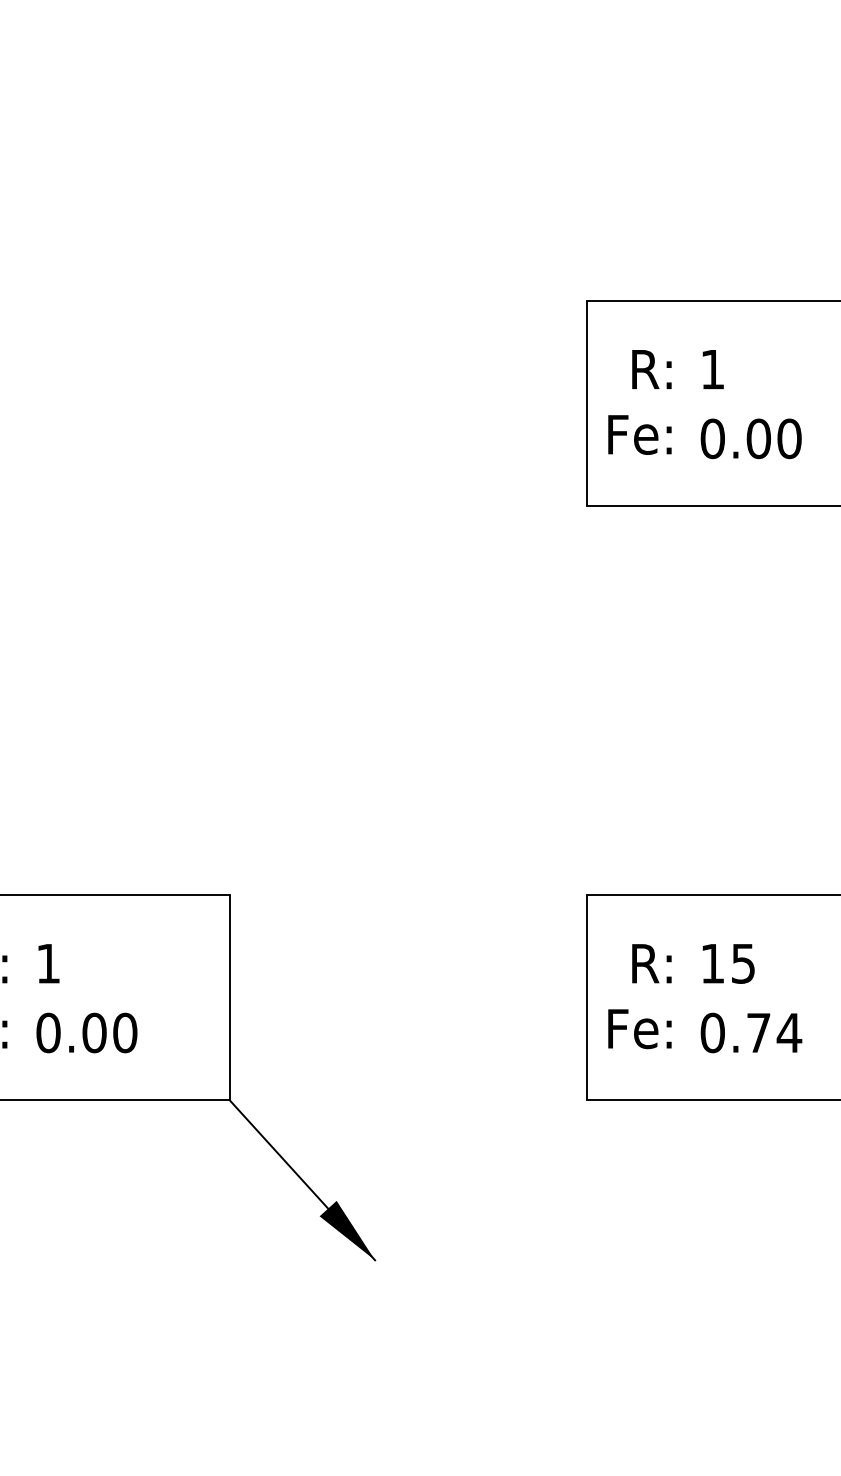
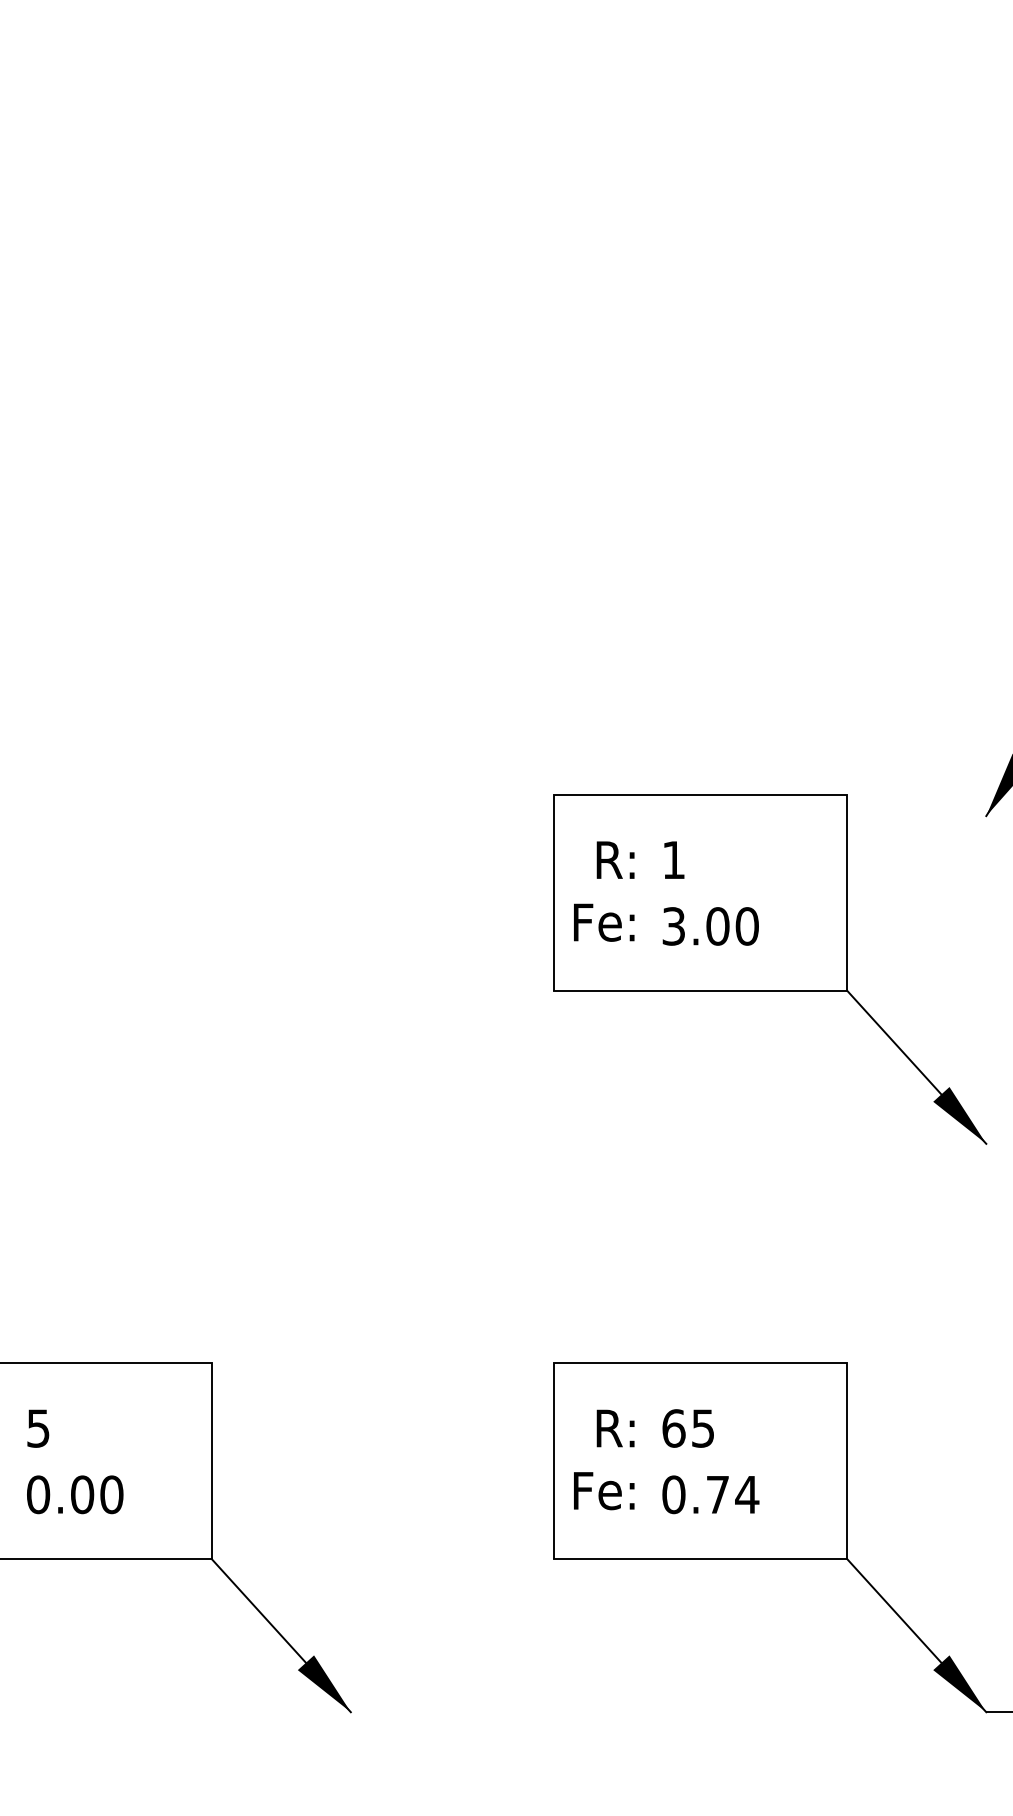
text: (712, 438) -> (673, 926), 0.00 -> 3.00
text: (48, 963) -> (38, 1428), 1 -> 5
text: (712, 963) -> (673, 1428), 15 -> 65

